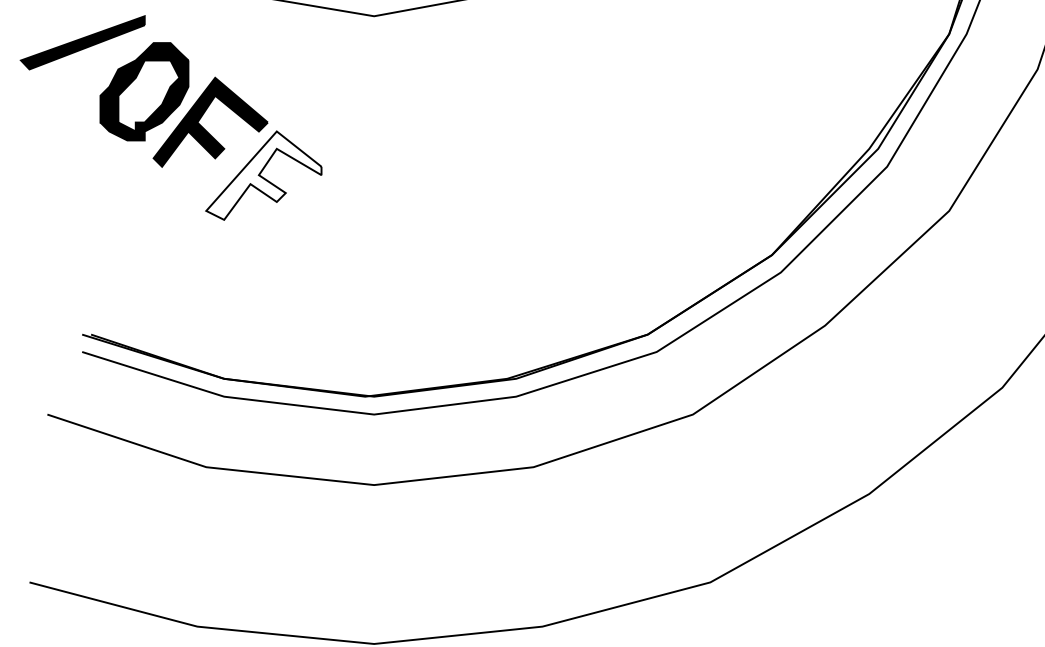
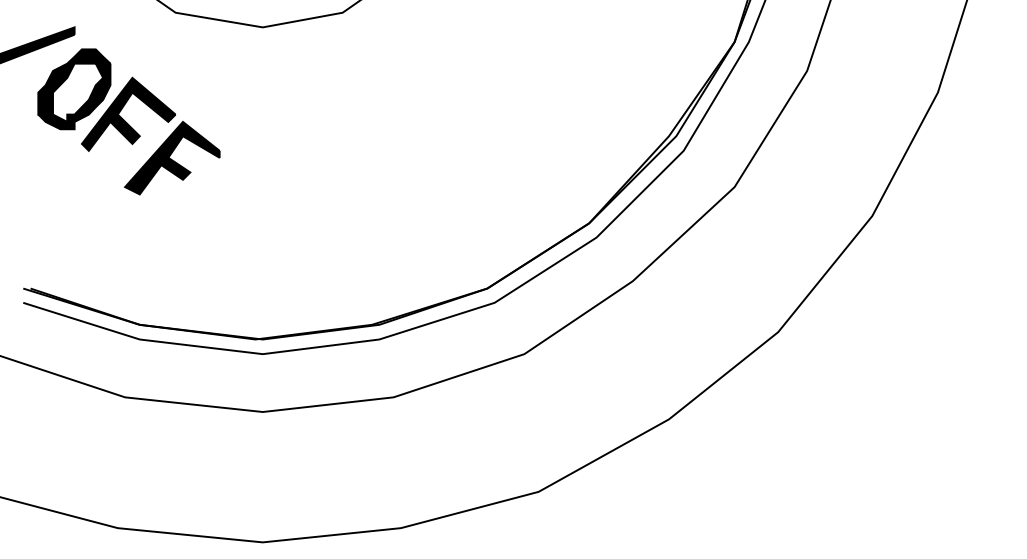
fill: (264, 174) -> (172, 157), added

